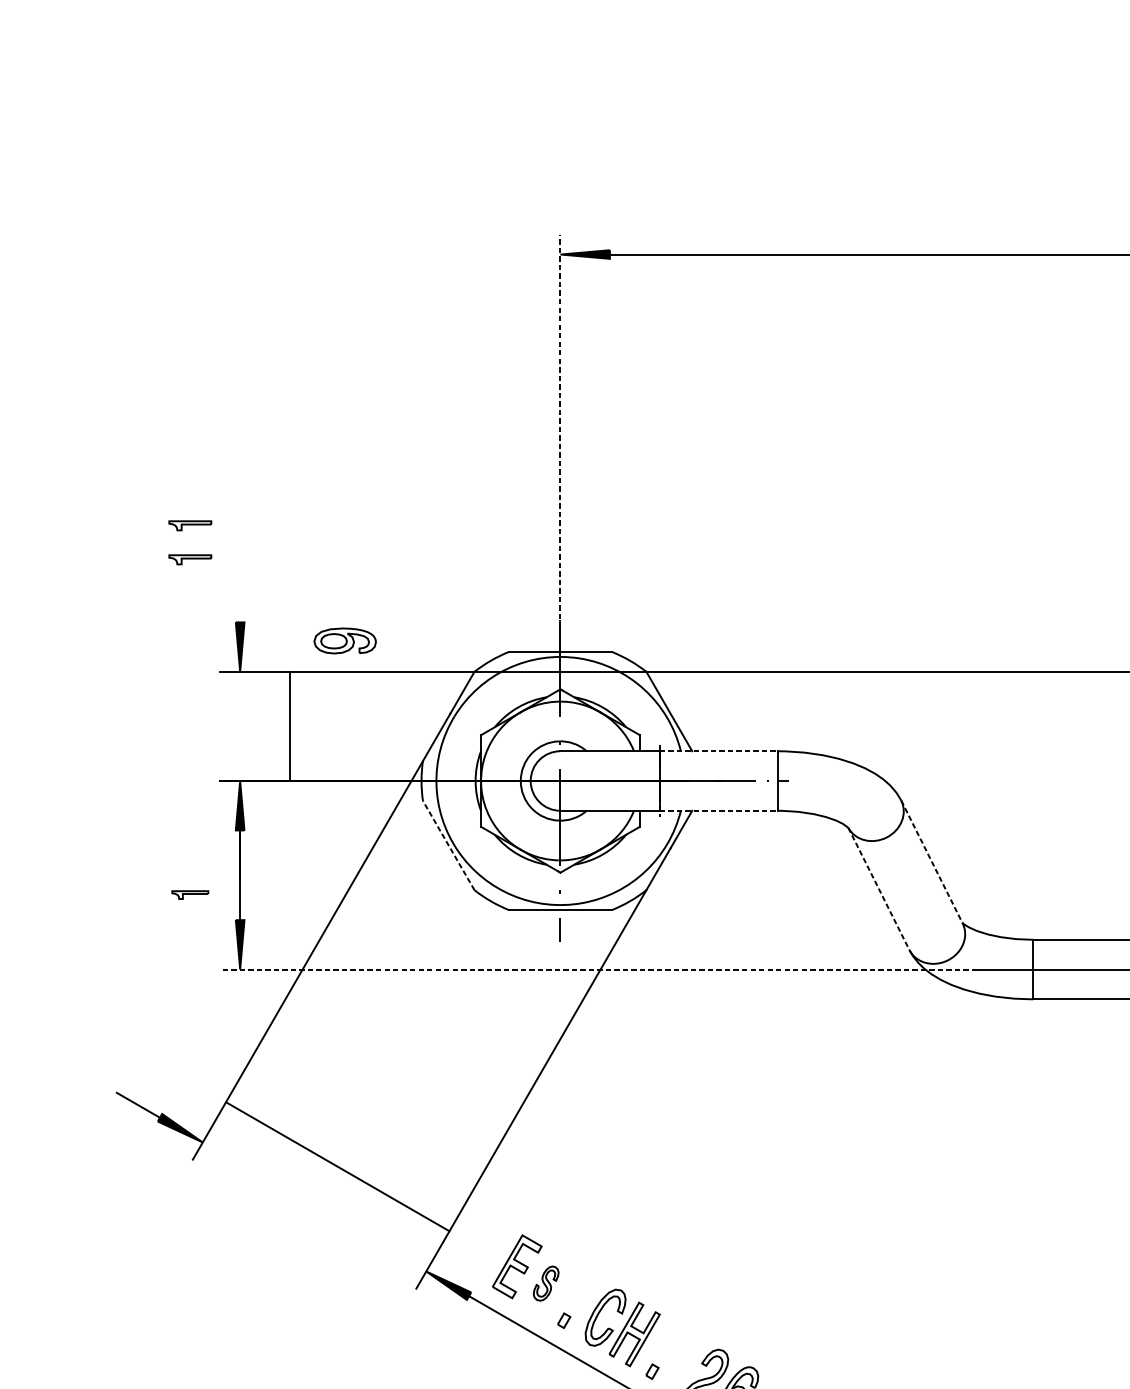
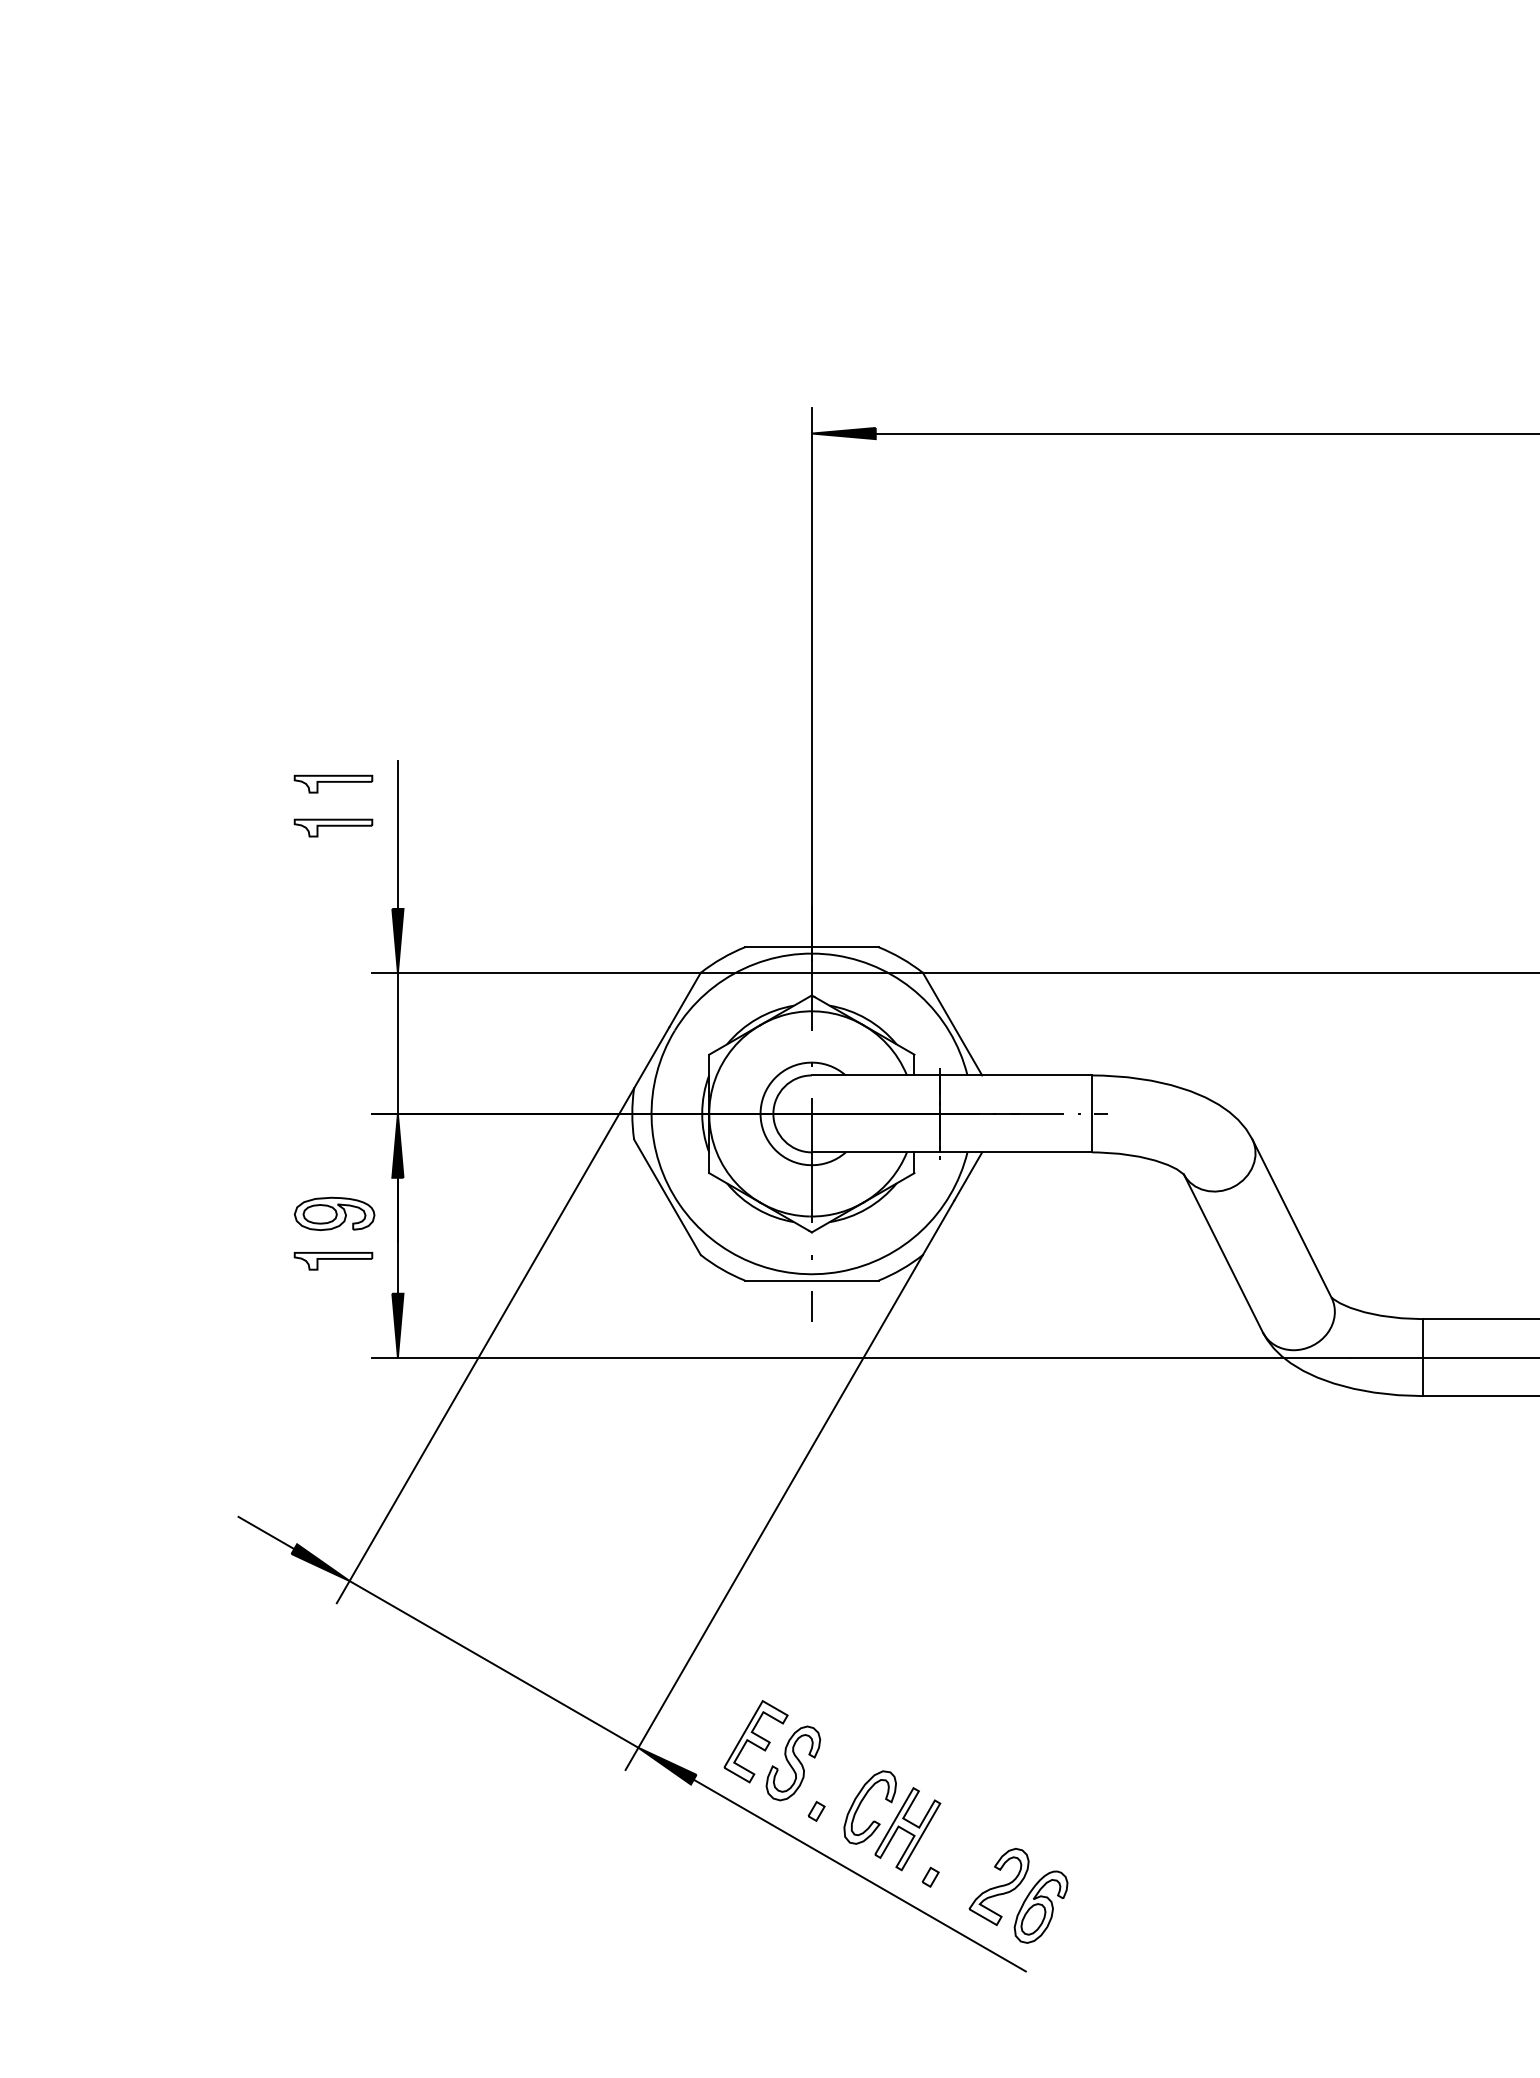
line: (560, 447) -> (811, 683), dashed -> solid
part: (190, 525) -> (333, 783), size x1.43
part: (190, 559) -> (333, 827), size x1.43
line: (239, 564) -> (397, 834), added
part: (345, 640) -> (334, 1213), moved
line: (289, 725) -> (397, 1042), moved
line: (718, 751) -> (1016, 1075), dashed -> solid
line: (718, 810) -> (1016, 1152), dashed -> solid
line: (448, 845) -> (667, 1197), dashed -> solid
line: (931, 861) -> (1291, 1218), dashed -> solid
line: (879, 889) -> (1223, 1253), dashed -> solid
part: (190, 895) -> (333, 1261), size x1.67
line: (598, 969) -> (860, 1357), dashed -> solid
line: (337, 1166) -> (493, 1664), moved
part: (546, 1283) -> (793, 1763), size x1.67

